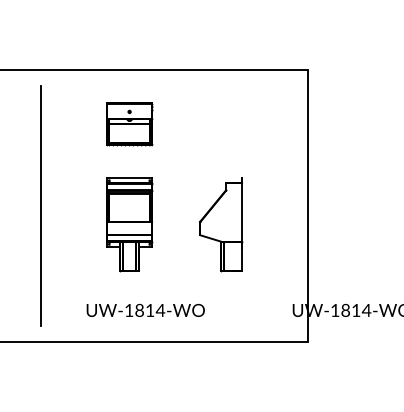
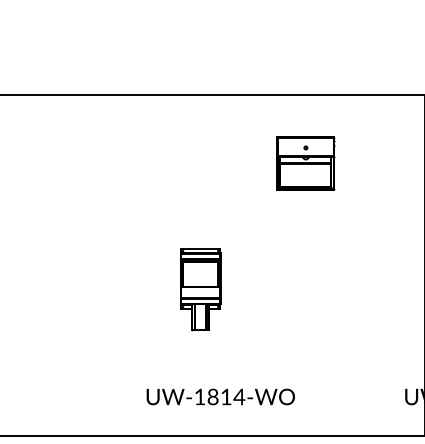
part: (129, 124) -> (305, 163), moved
line: (40, 205) -> (88, 265), removed
part: (129, 224) -> (200, 289), size x0.7
part: (221, 224) -> (315, 289), removed

